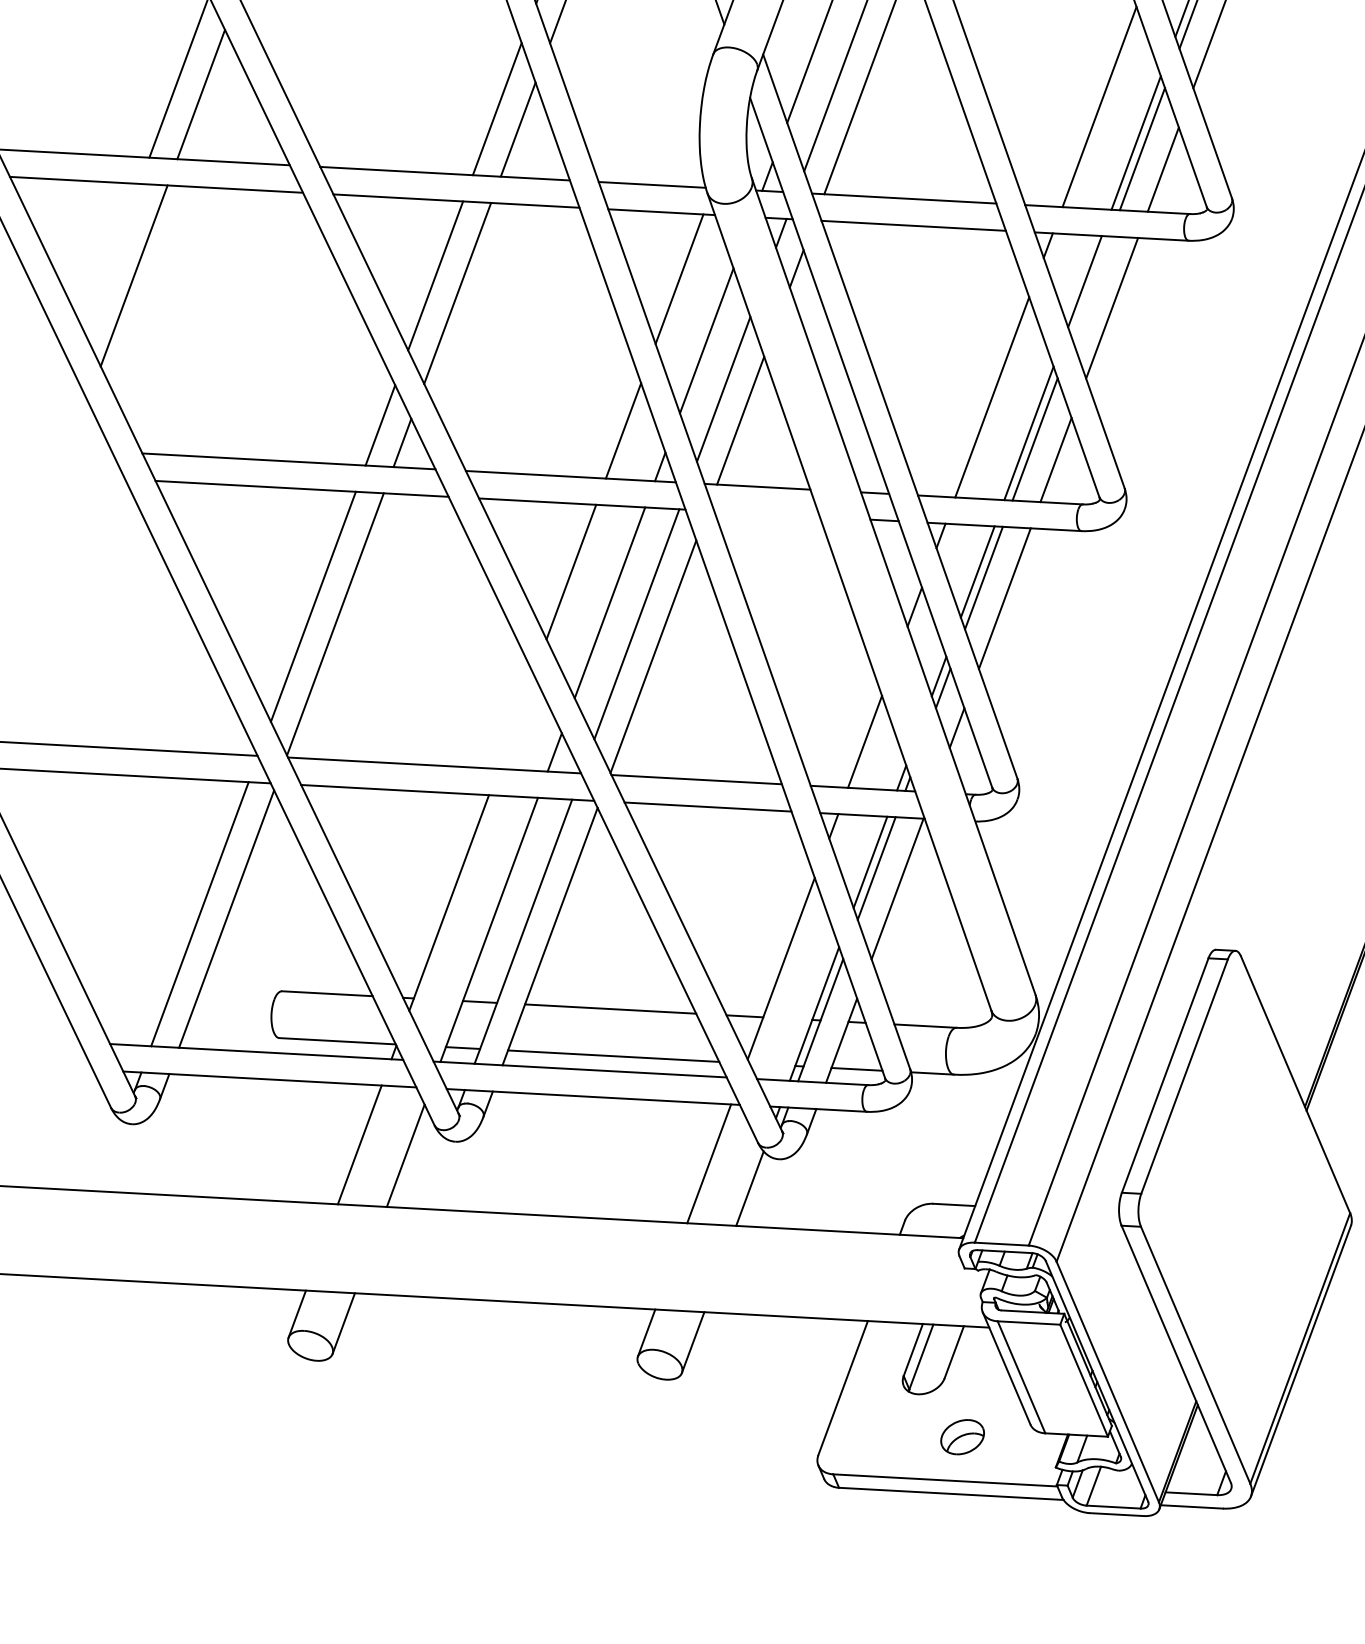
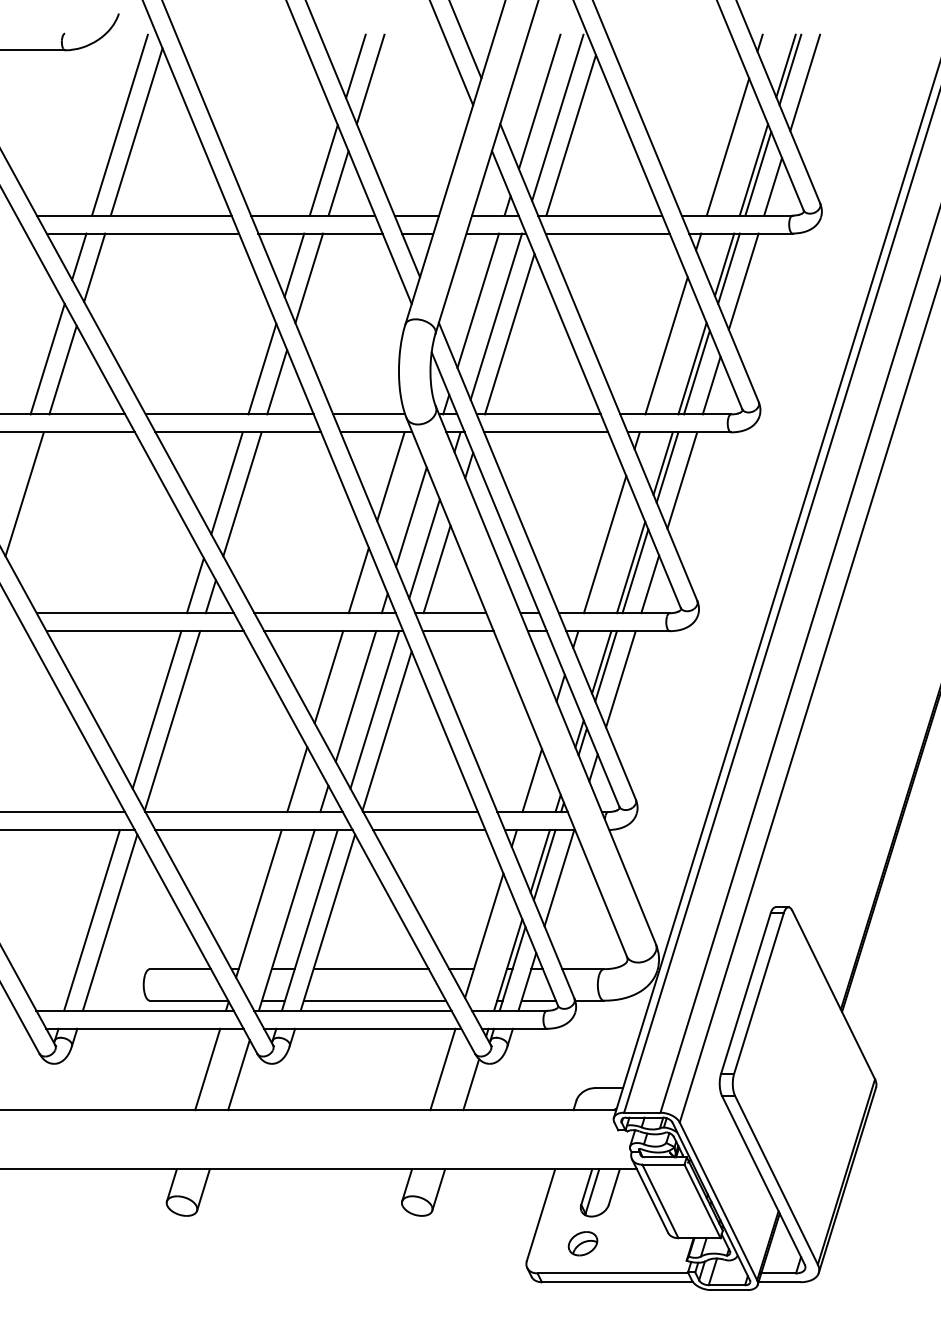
line: (1091, 287) -> (667, 467), added
line: (765, 514) -> (457, 631), added
line: (516, 721) -> (297, 779), added
part: (961, 1436) -> (582, 1243), moved

